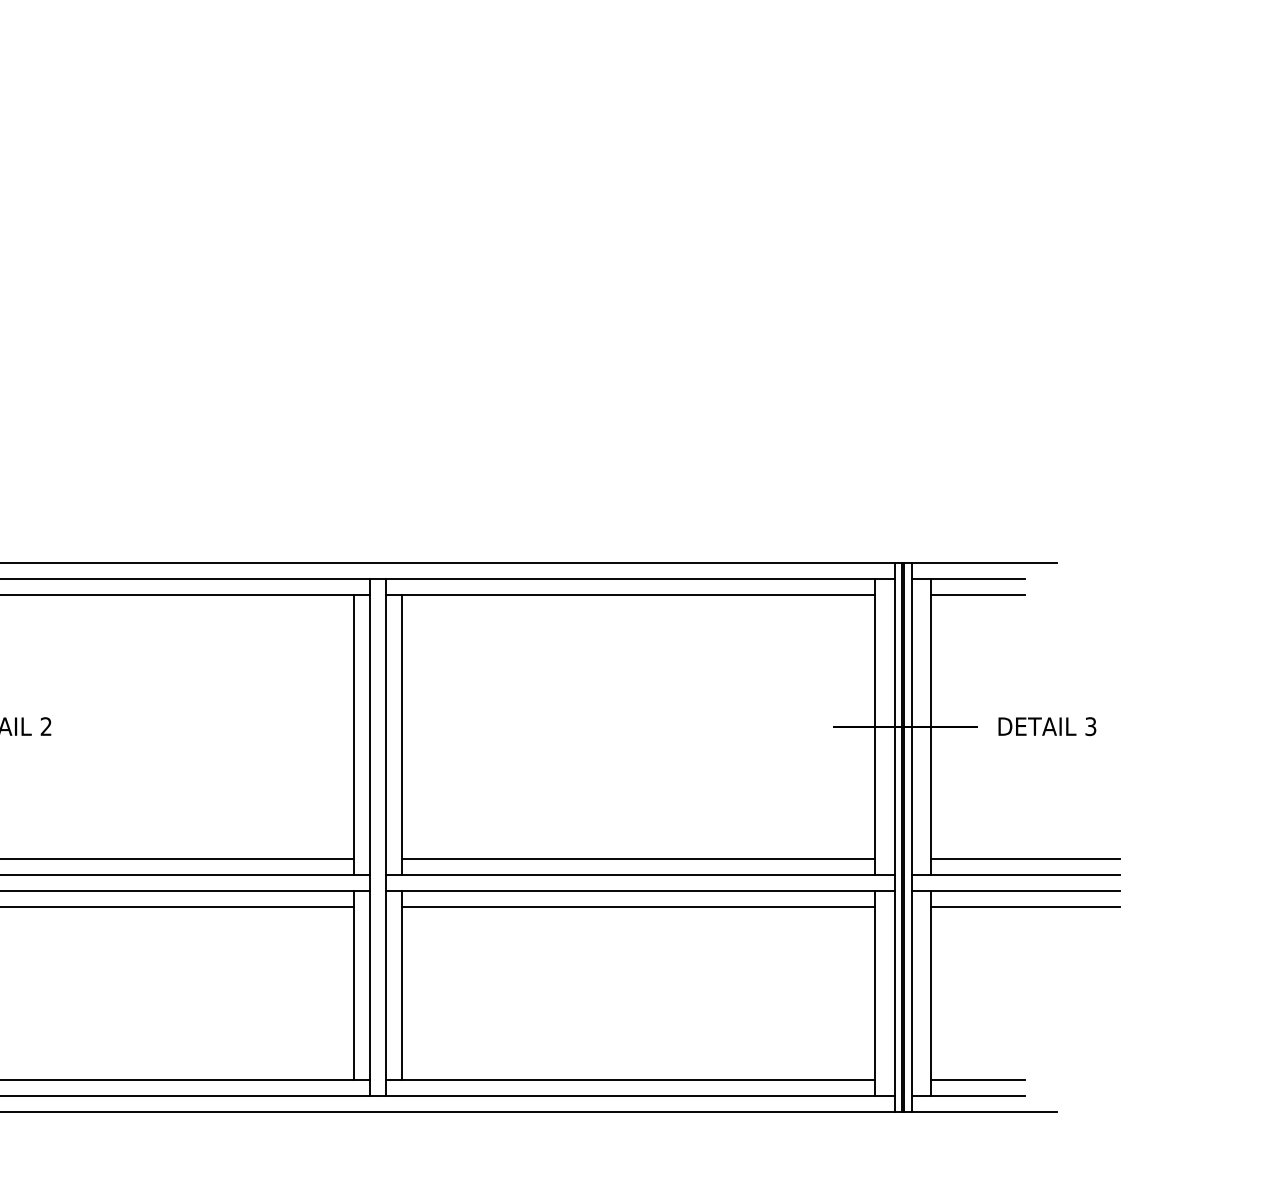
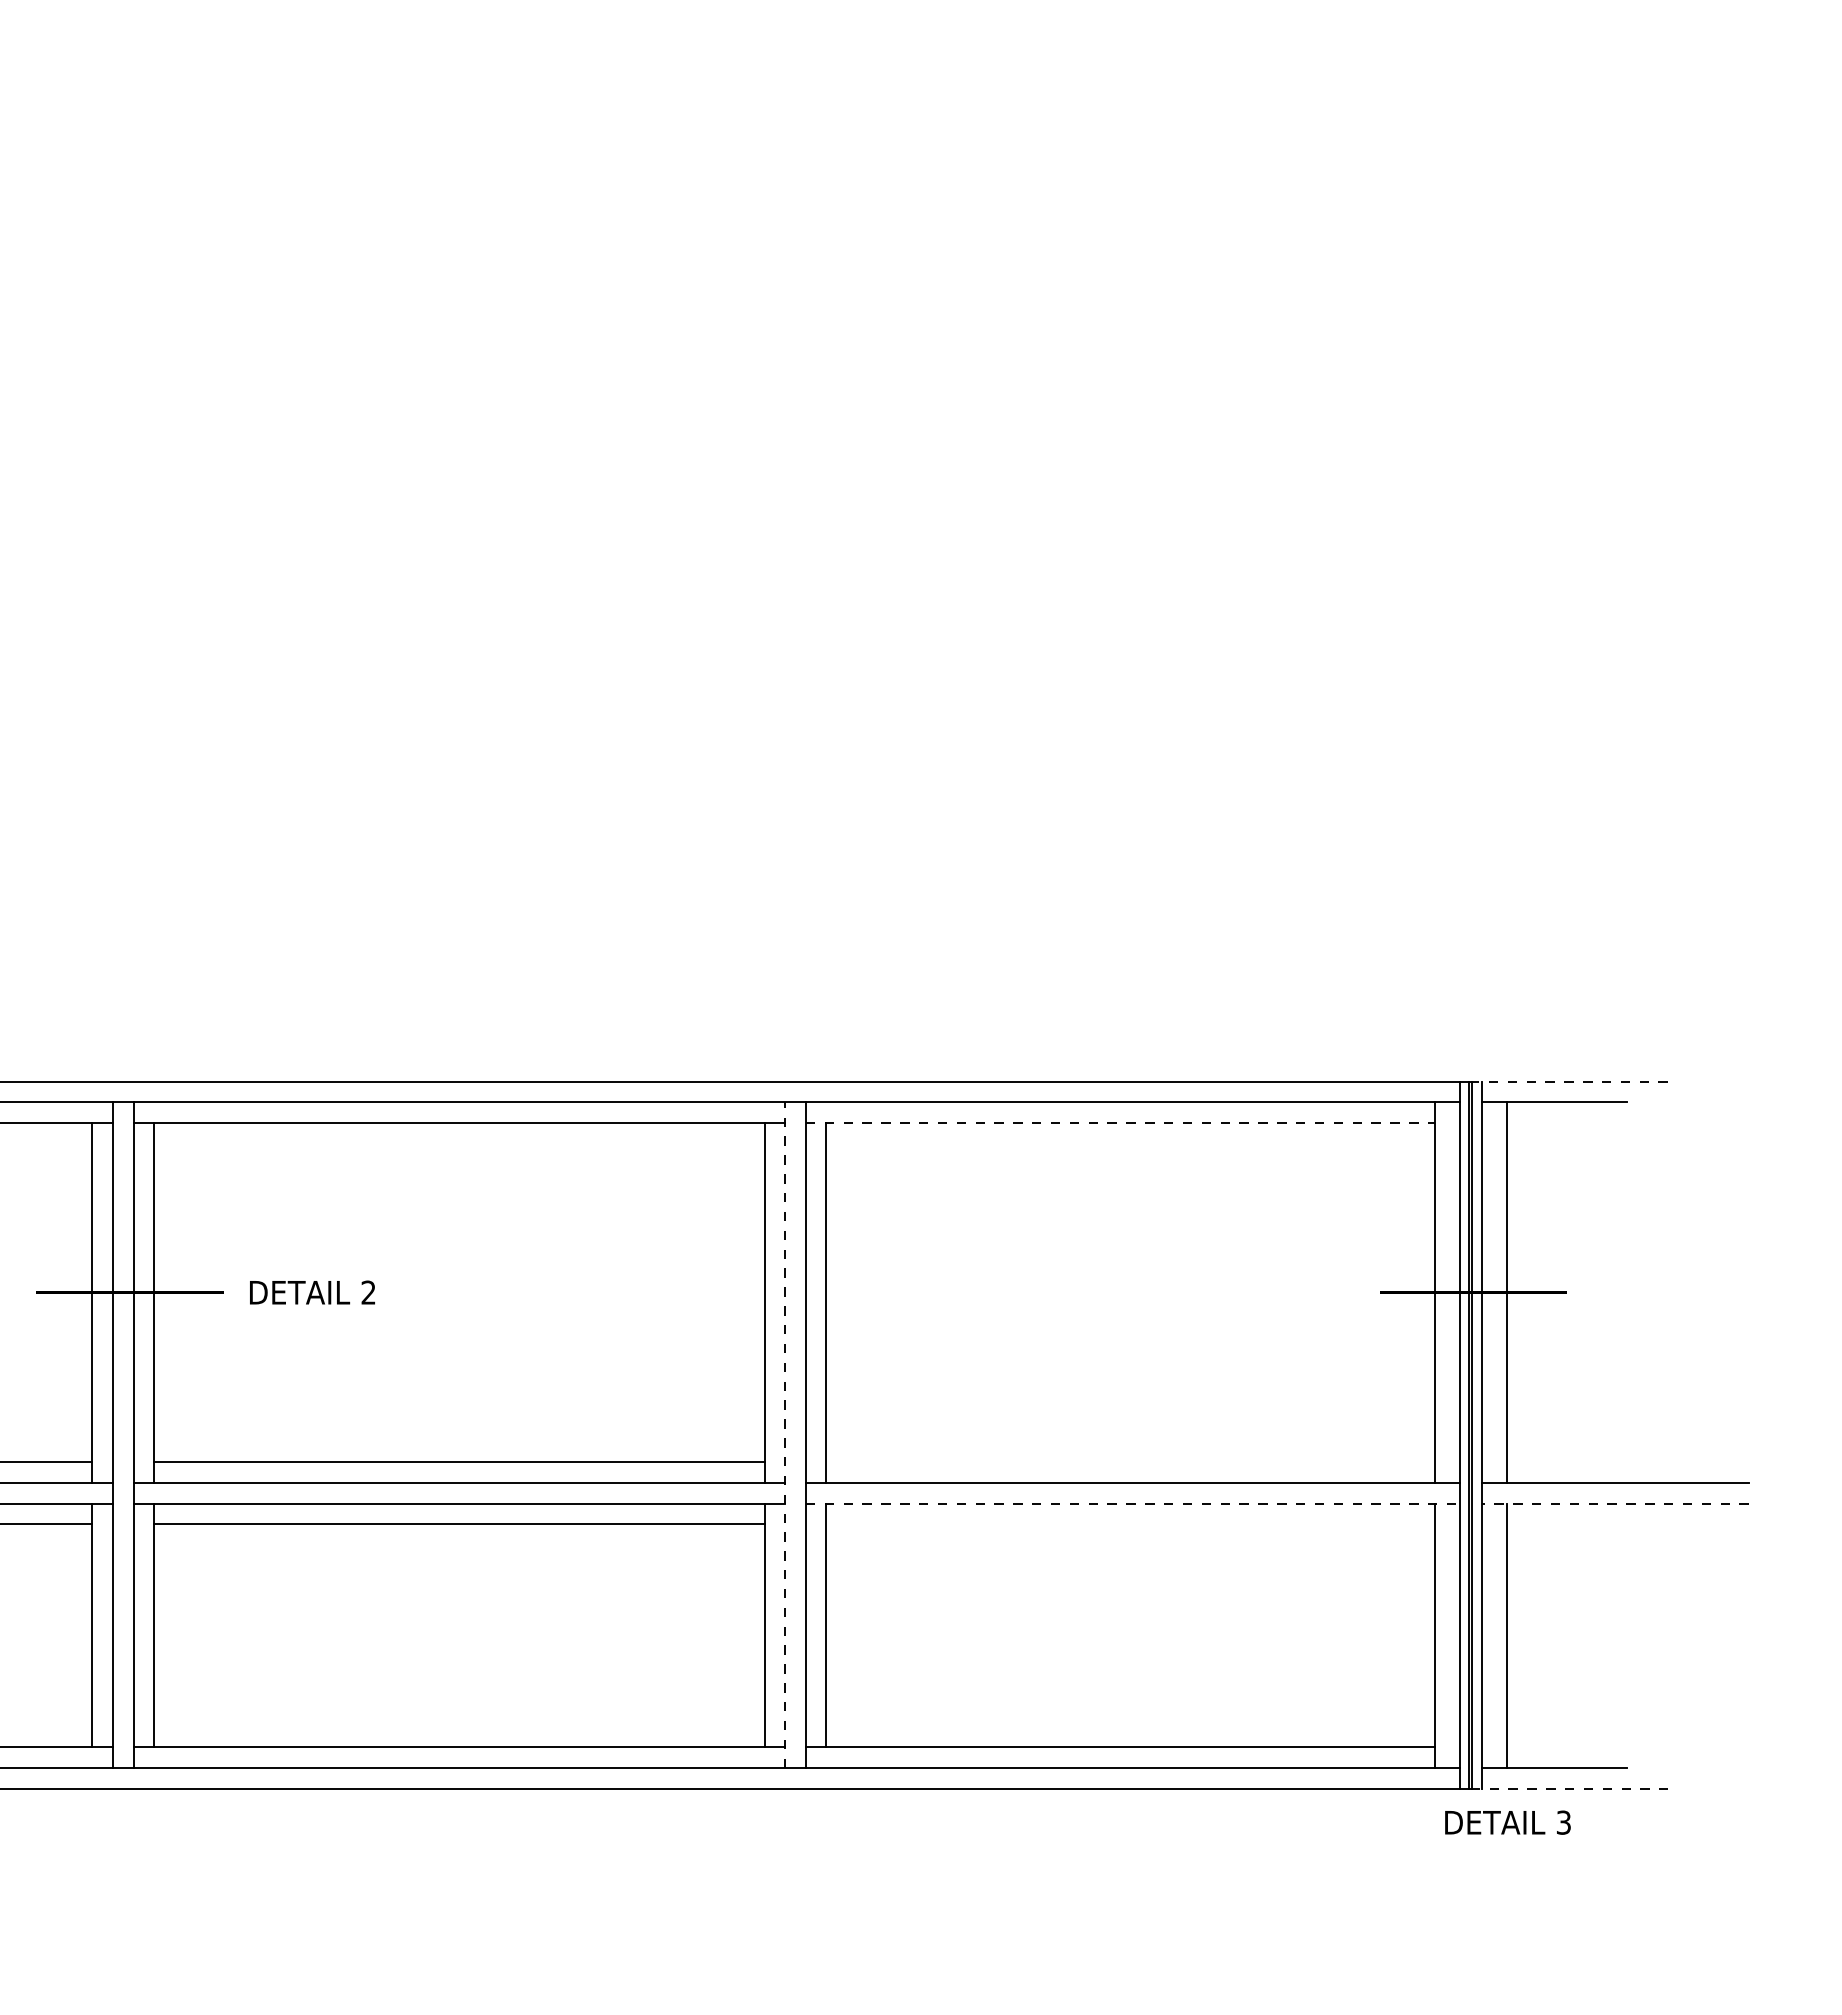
line: (980, 562) -> (1569, 1081), solid -> dashed
line: (630, 594) -> (1120, 1122), solid -> dashed
line: (977, 594) -> (1566, 1122), removed
text: (1047, 726) -> (1507, 1822), moved
line: (370, 837) -> (785, 1435), solid -> dashed
line: (638, 858) -> (1130, 1462), removed
line: (1025, 858) -> (1627, 1462), removed
line: (641, 890) -> (1133, 1503), solid -> dashed
line: (1015, 890) -> (1615, 1503), solid -> dashed
line: (638, 906) -> (1130, 1524), removed
line: (1025, 906) -> (1627, 1524), removed
line: (977, 1080) -> (1566, 1747), removed
line: (980, 1112) -> (1569, 1788), solid -> dashed

